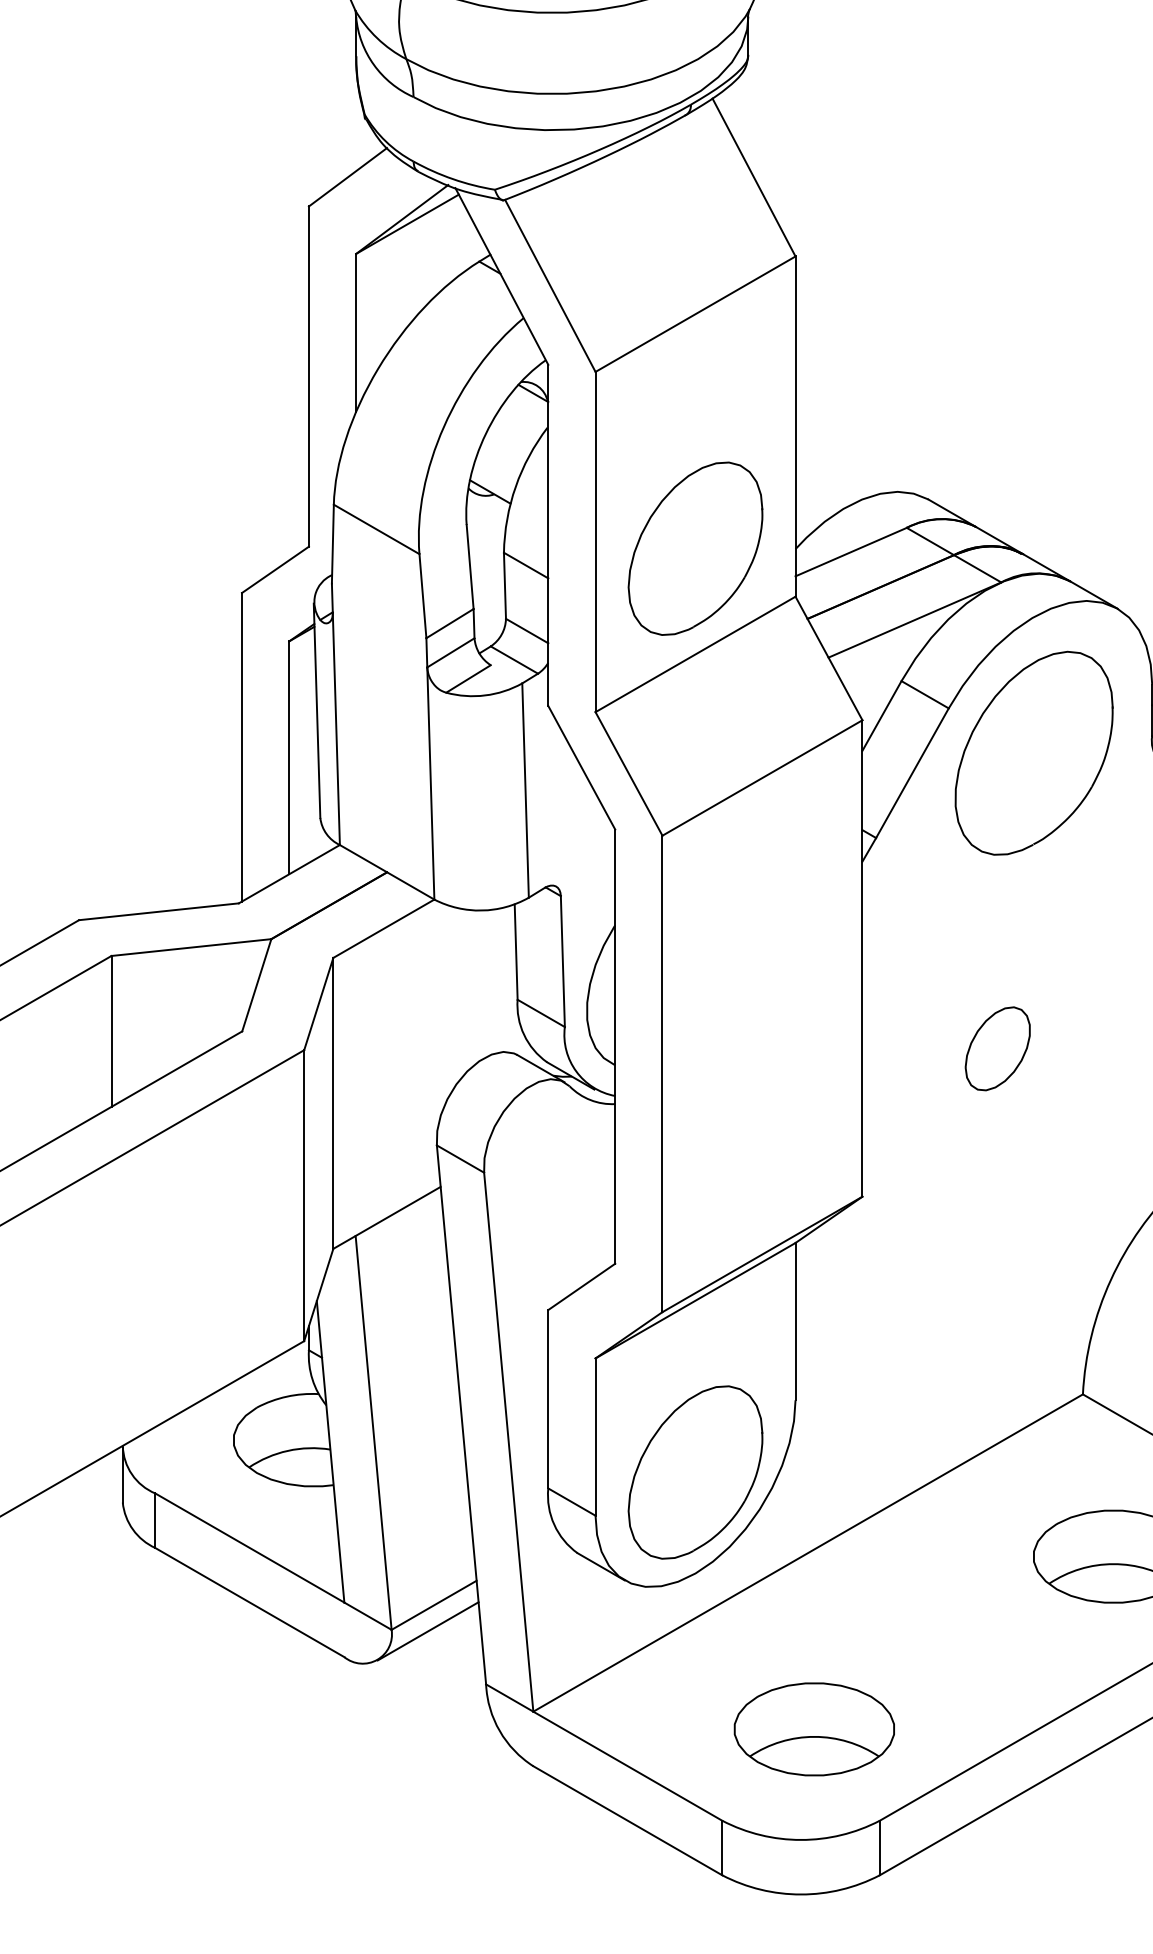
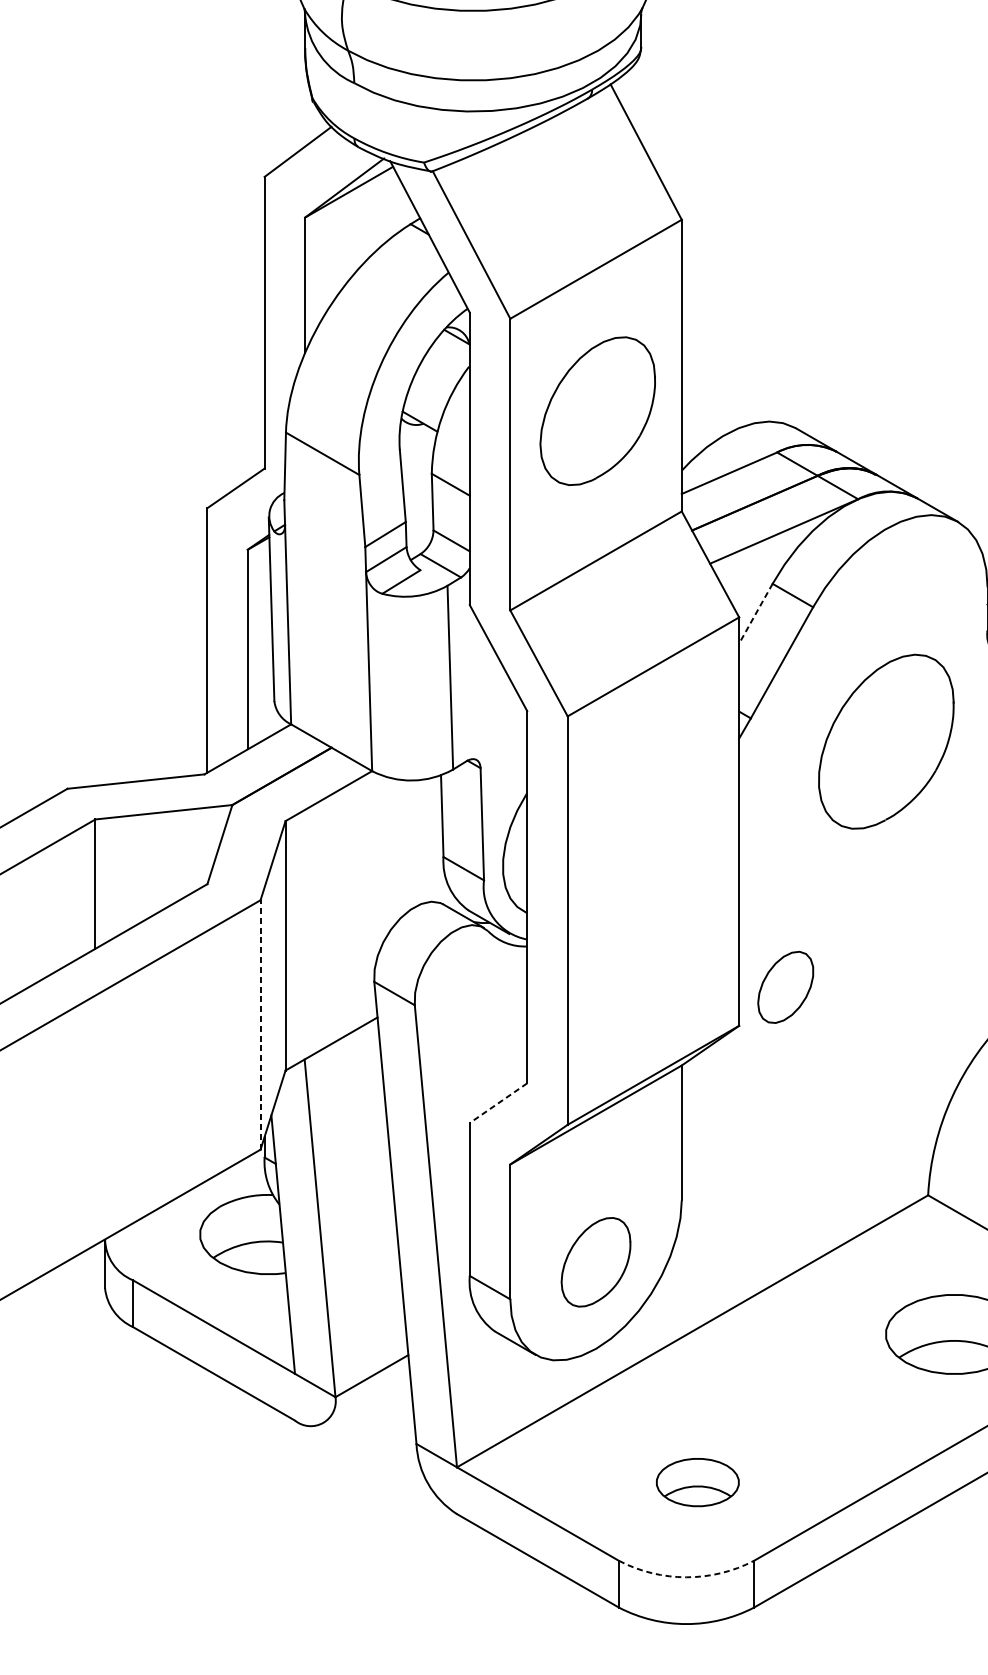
part: (695, 548) -> (597, 410), moved
line: (881, 715) -> (755, 613), solid -> dashed
part: (1033, 752) -> (885, 741), moved
part: (997, 1048) -> (785, 987), moved
line: (304, 1195) -> (260, 1024), solid -> dashed
line: (581, 1286) -> (498, 1102), solid -> dashed
part: (695, 1472) -> (596, 1262), size x0.6
line: (427, 1631) -> (366, 1398), removed
part: (813, 1729) -> (697, 1482), size x0.6
arc: (801, 1839) -> (686, 1576), solid -> dashed

